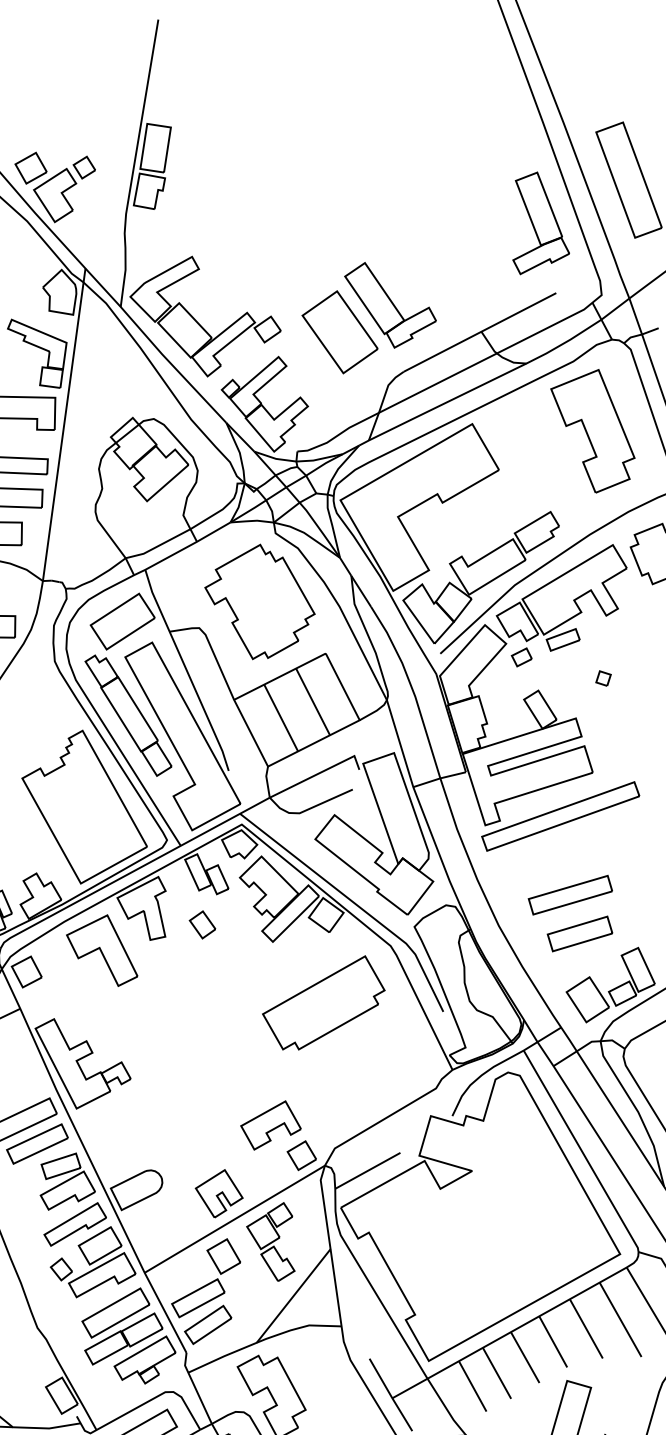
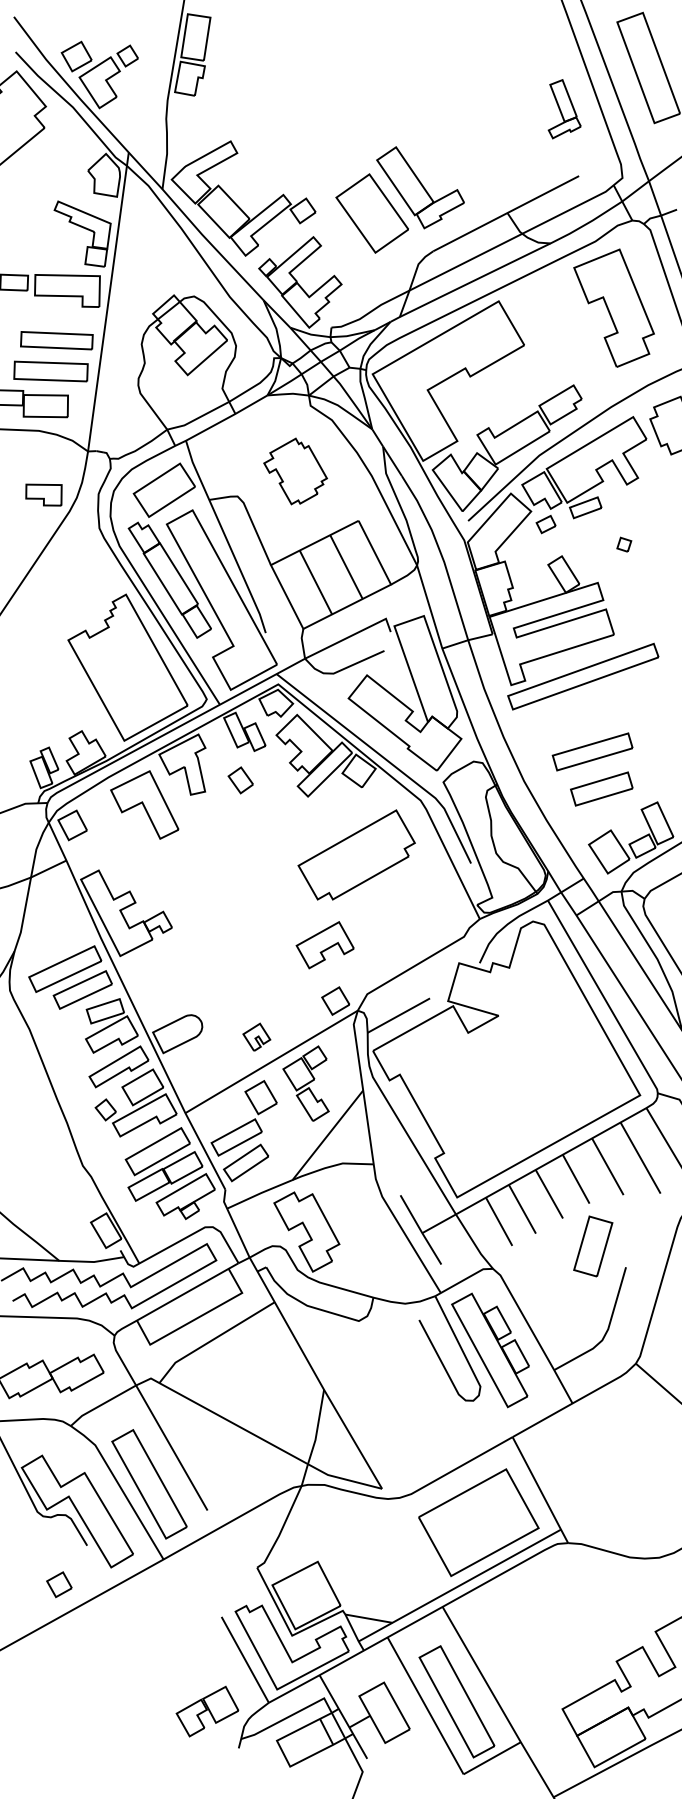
part: (541, 222) -> (564, 108), size x0.6
part: (259, 601) -> (295, 471), size x0.6
part: (270, 1125) -> (324, 945), moved
part: (219, 1192) -> (256, 1036), size x0.6

